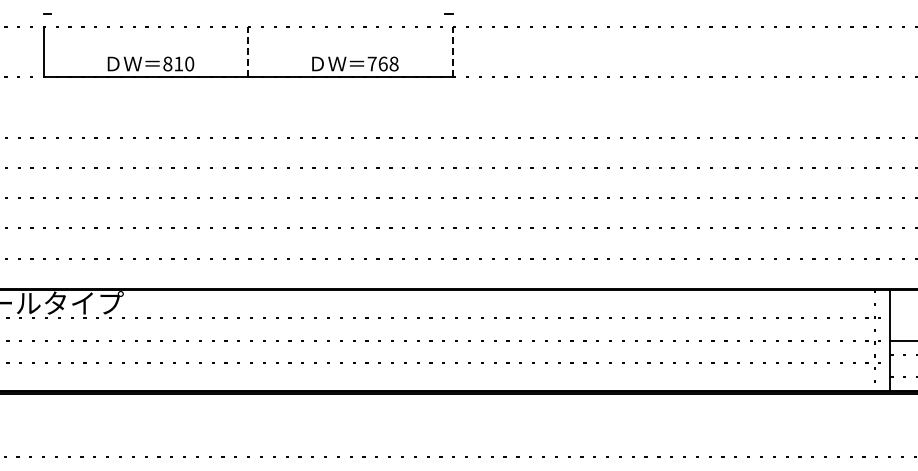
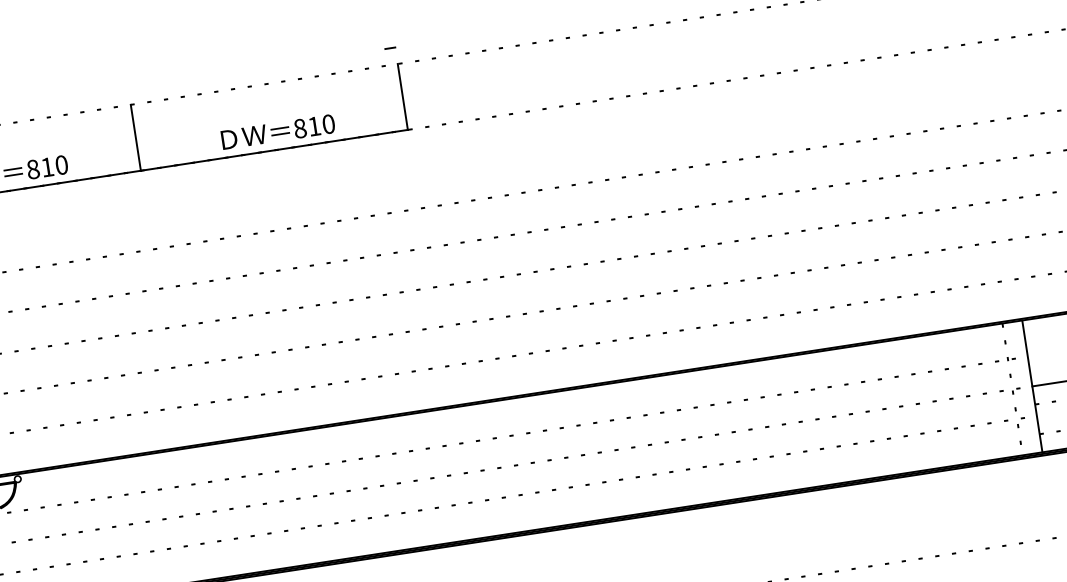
line: (248, 51) -> (136, 137), dashed -> solid
line: (452, 51) -> (402, 96), dashed -> solid
text: (382, 63) -> (313, 125), 768 -> 810

